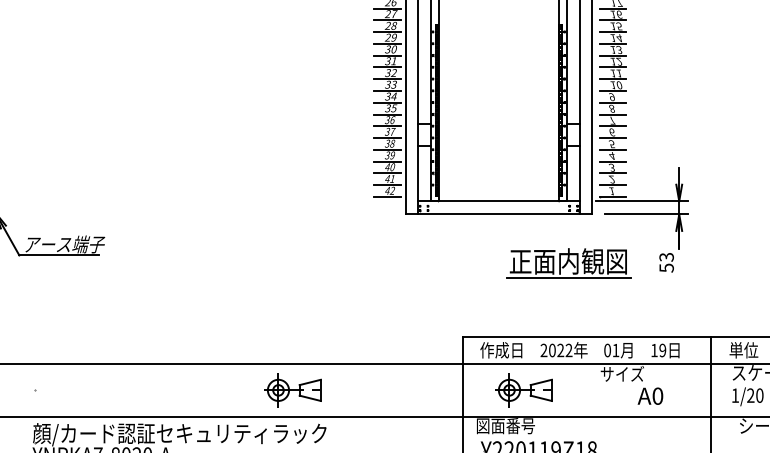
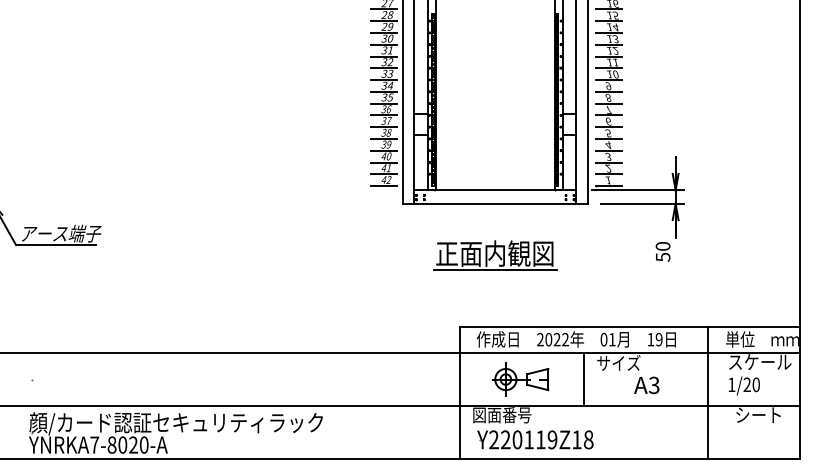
text: (666, 257) -> (662, 246), 53 -> 50
part: (569, 263) -> (495, 255), moved
part: (293, 390) -> (289, 379), removed
line: (587, 390) -> (583, 379), added
text: (657, 395) -> (653, 384), A0 -> A3

